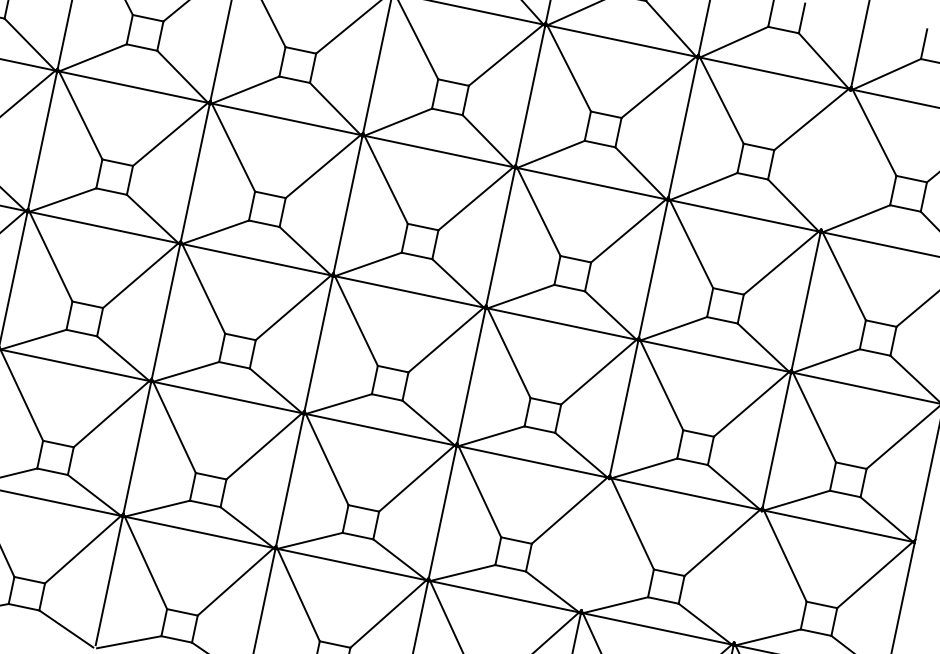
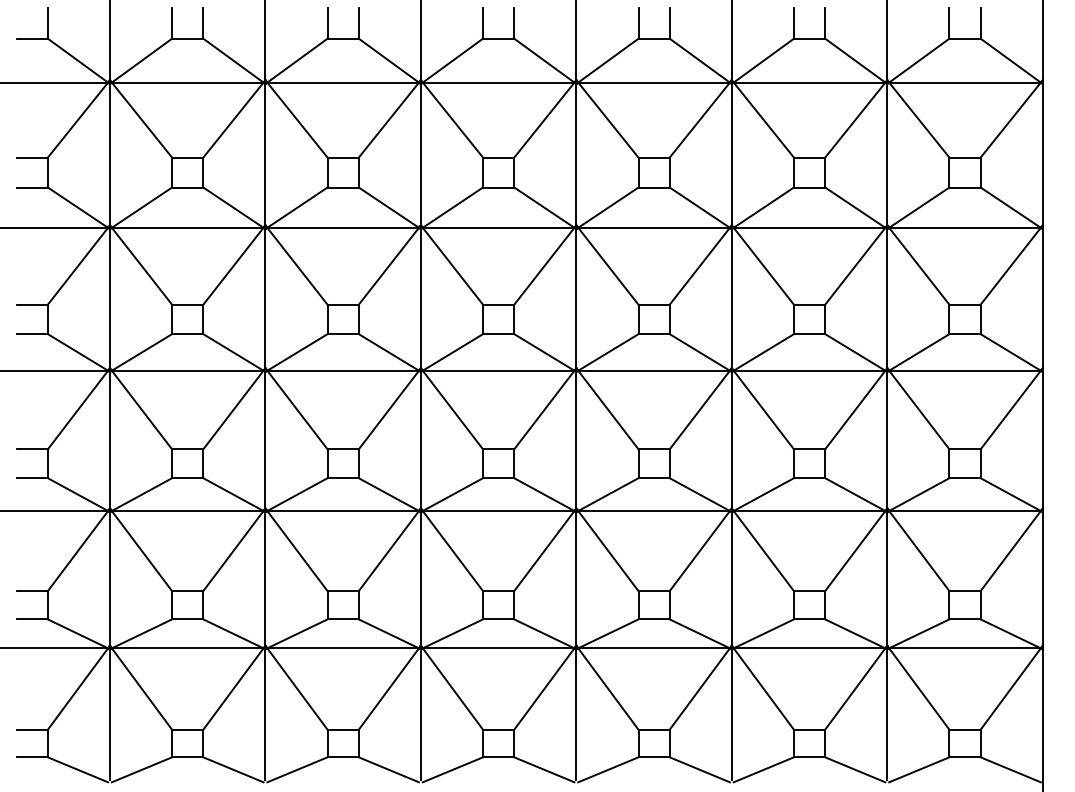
line: (836, 159) -> (887, 154), added
line: (595, 544) -> (731, 578), added
line: (748, 576) -> (887, 578), added

